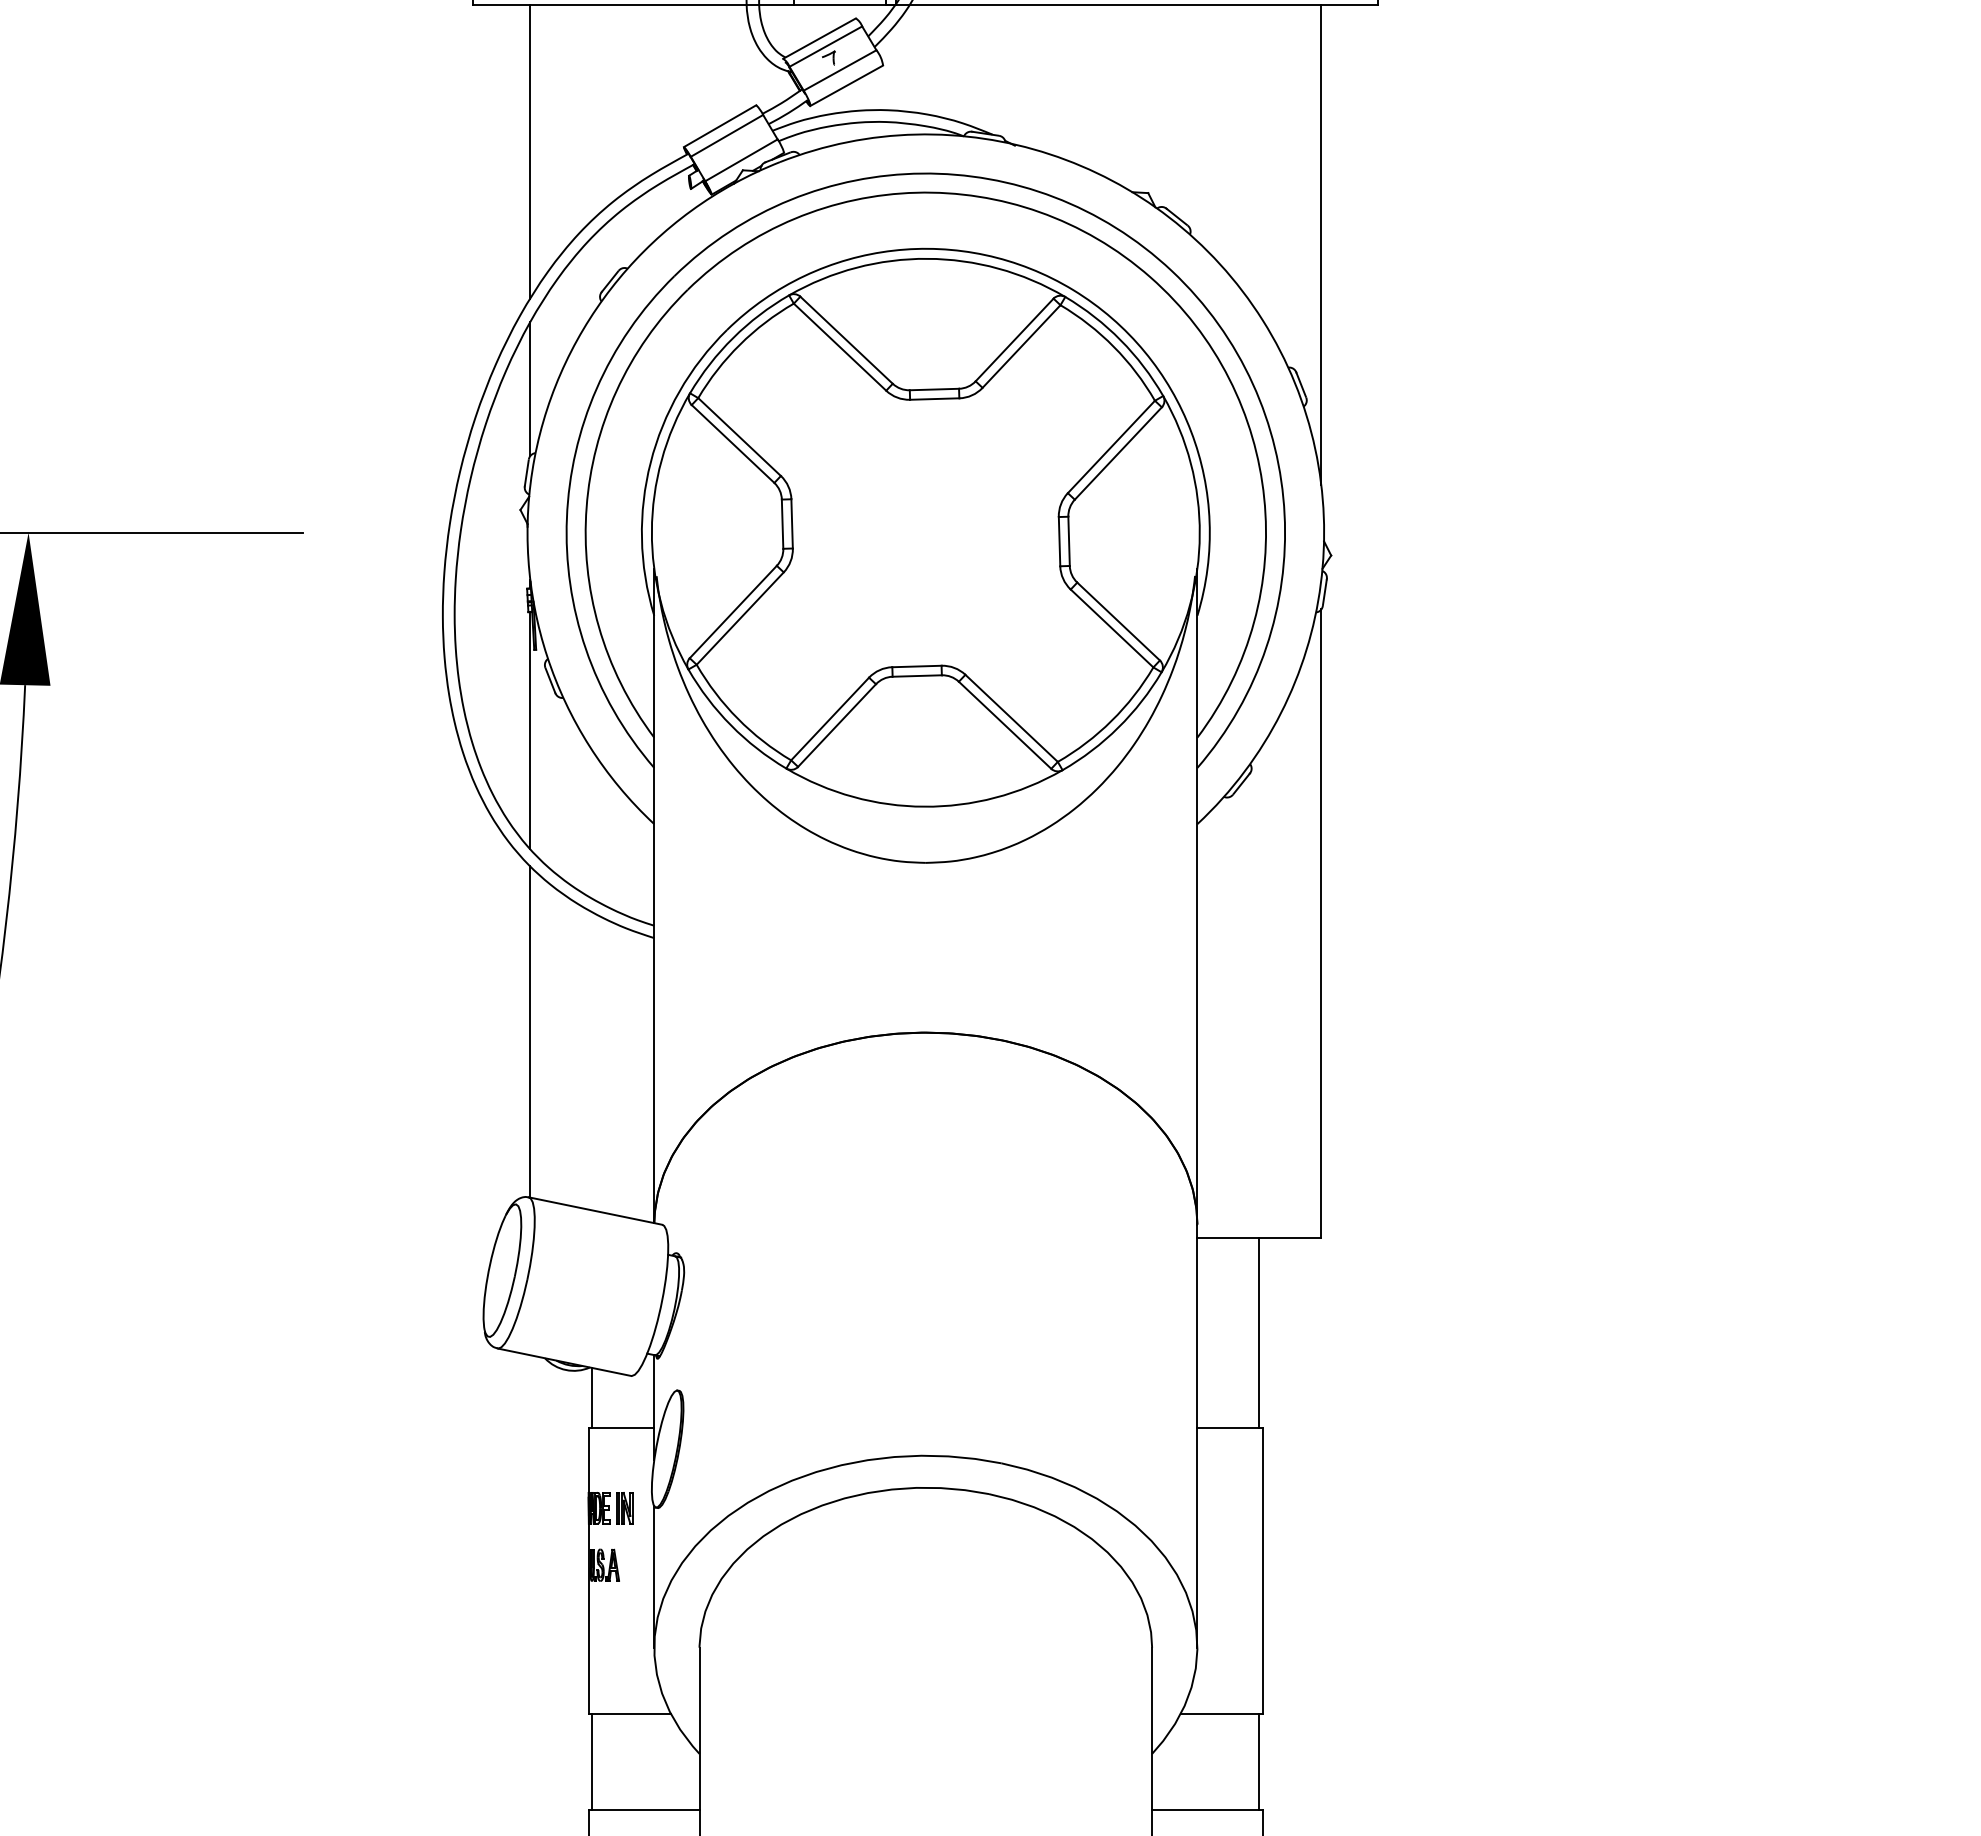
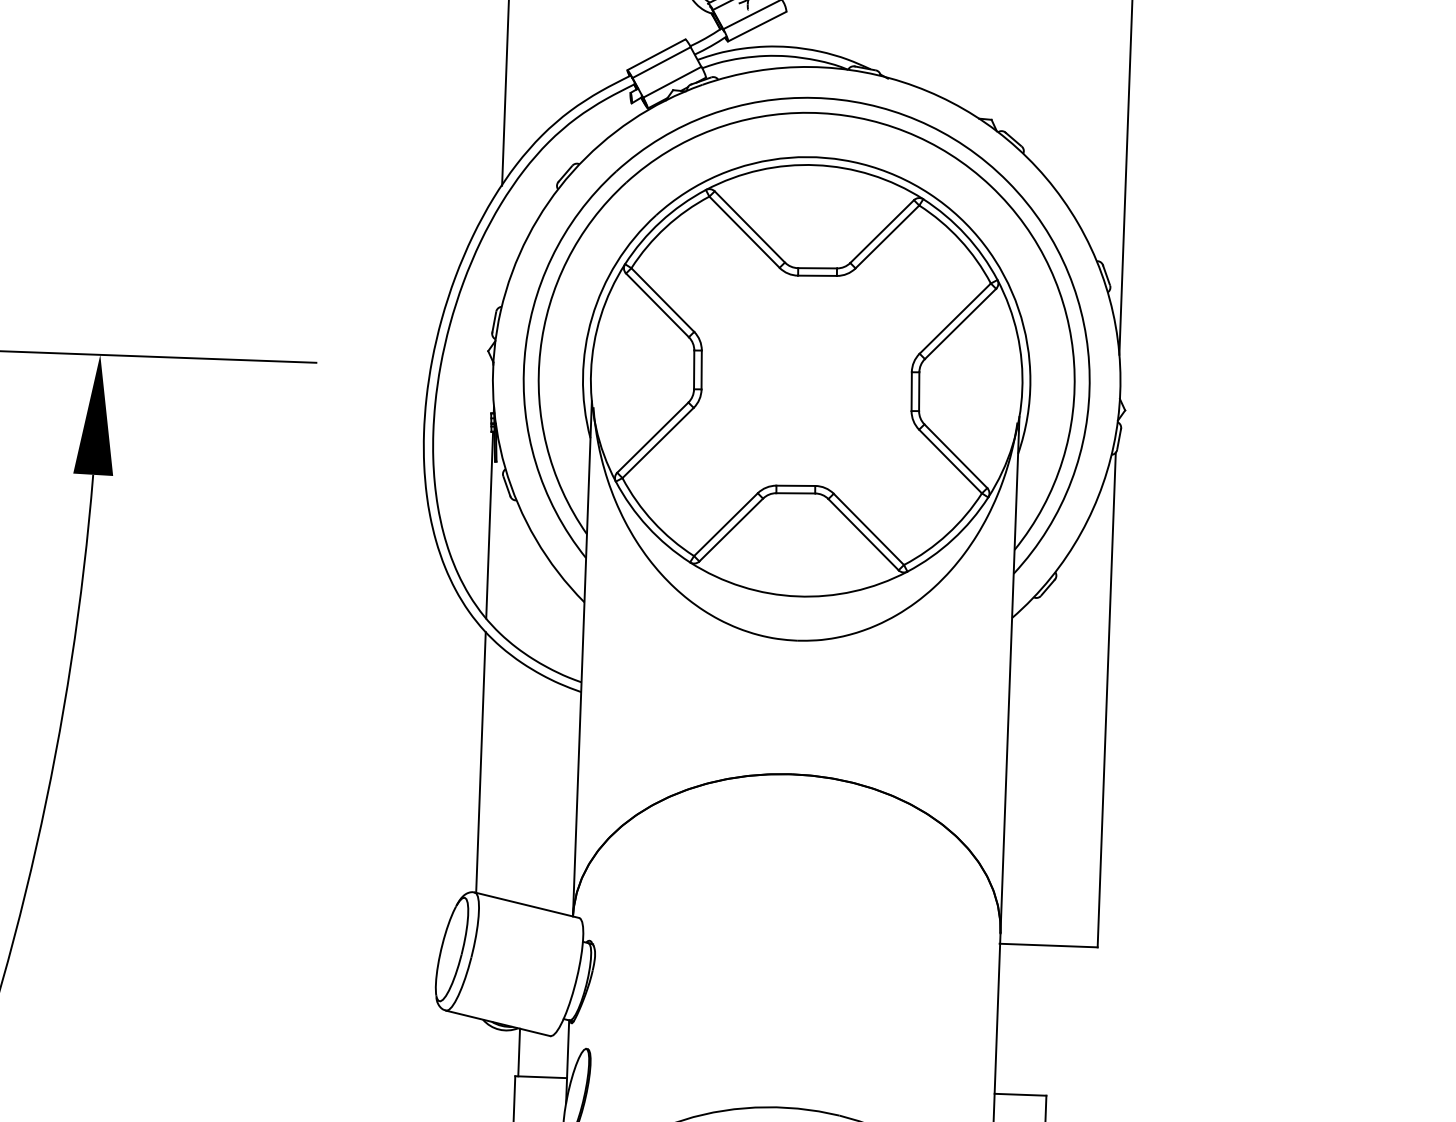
line: (530, 388) -> (499, 255), removed
line: (1259, 1332) -> (1046, 1020), removed

